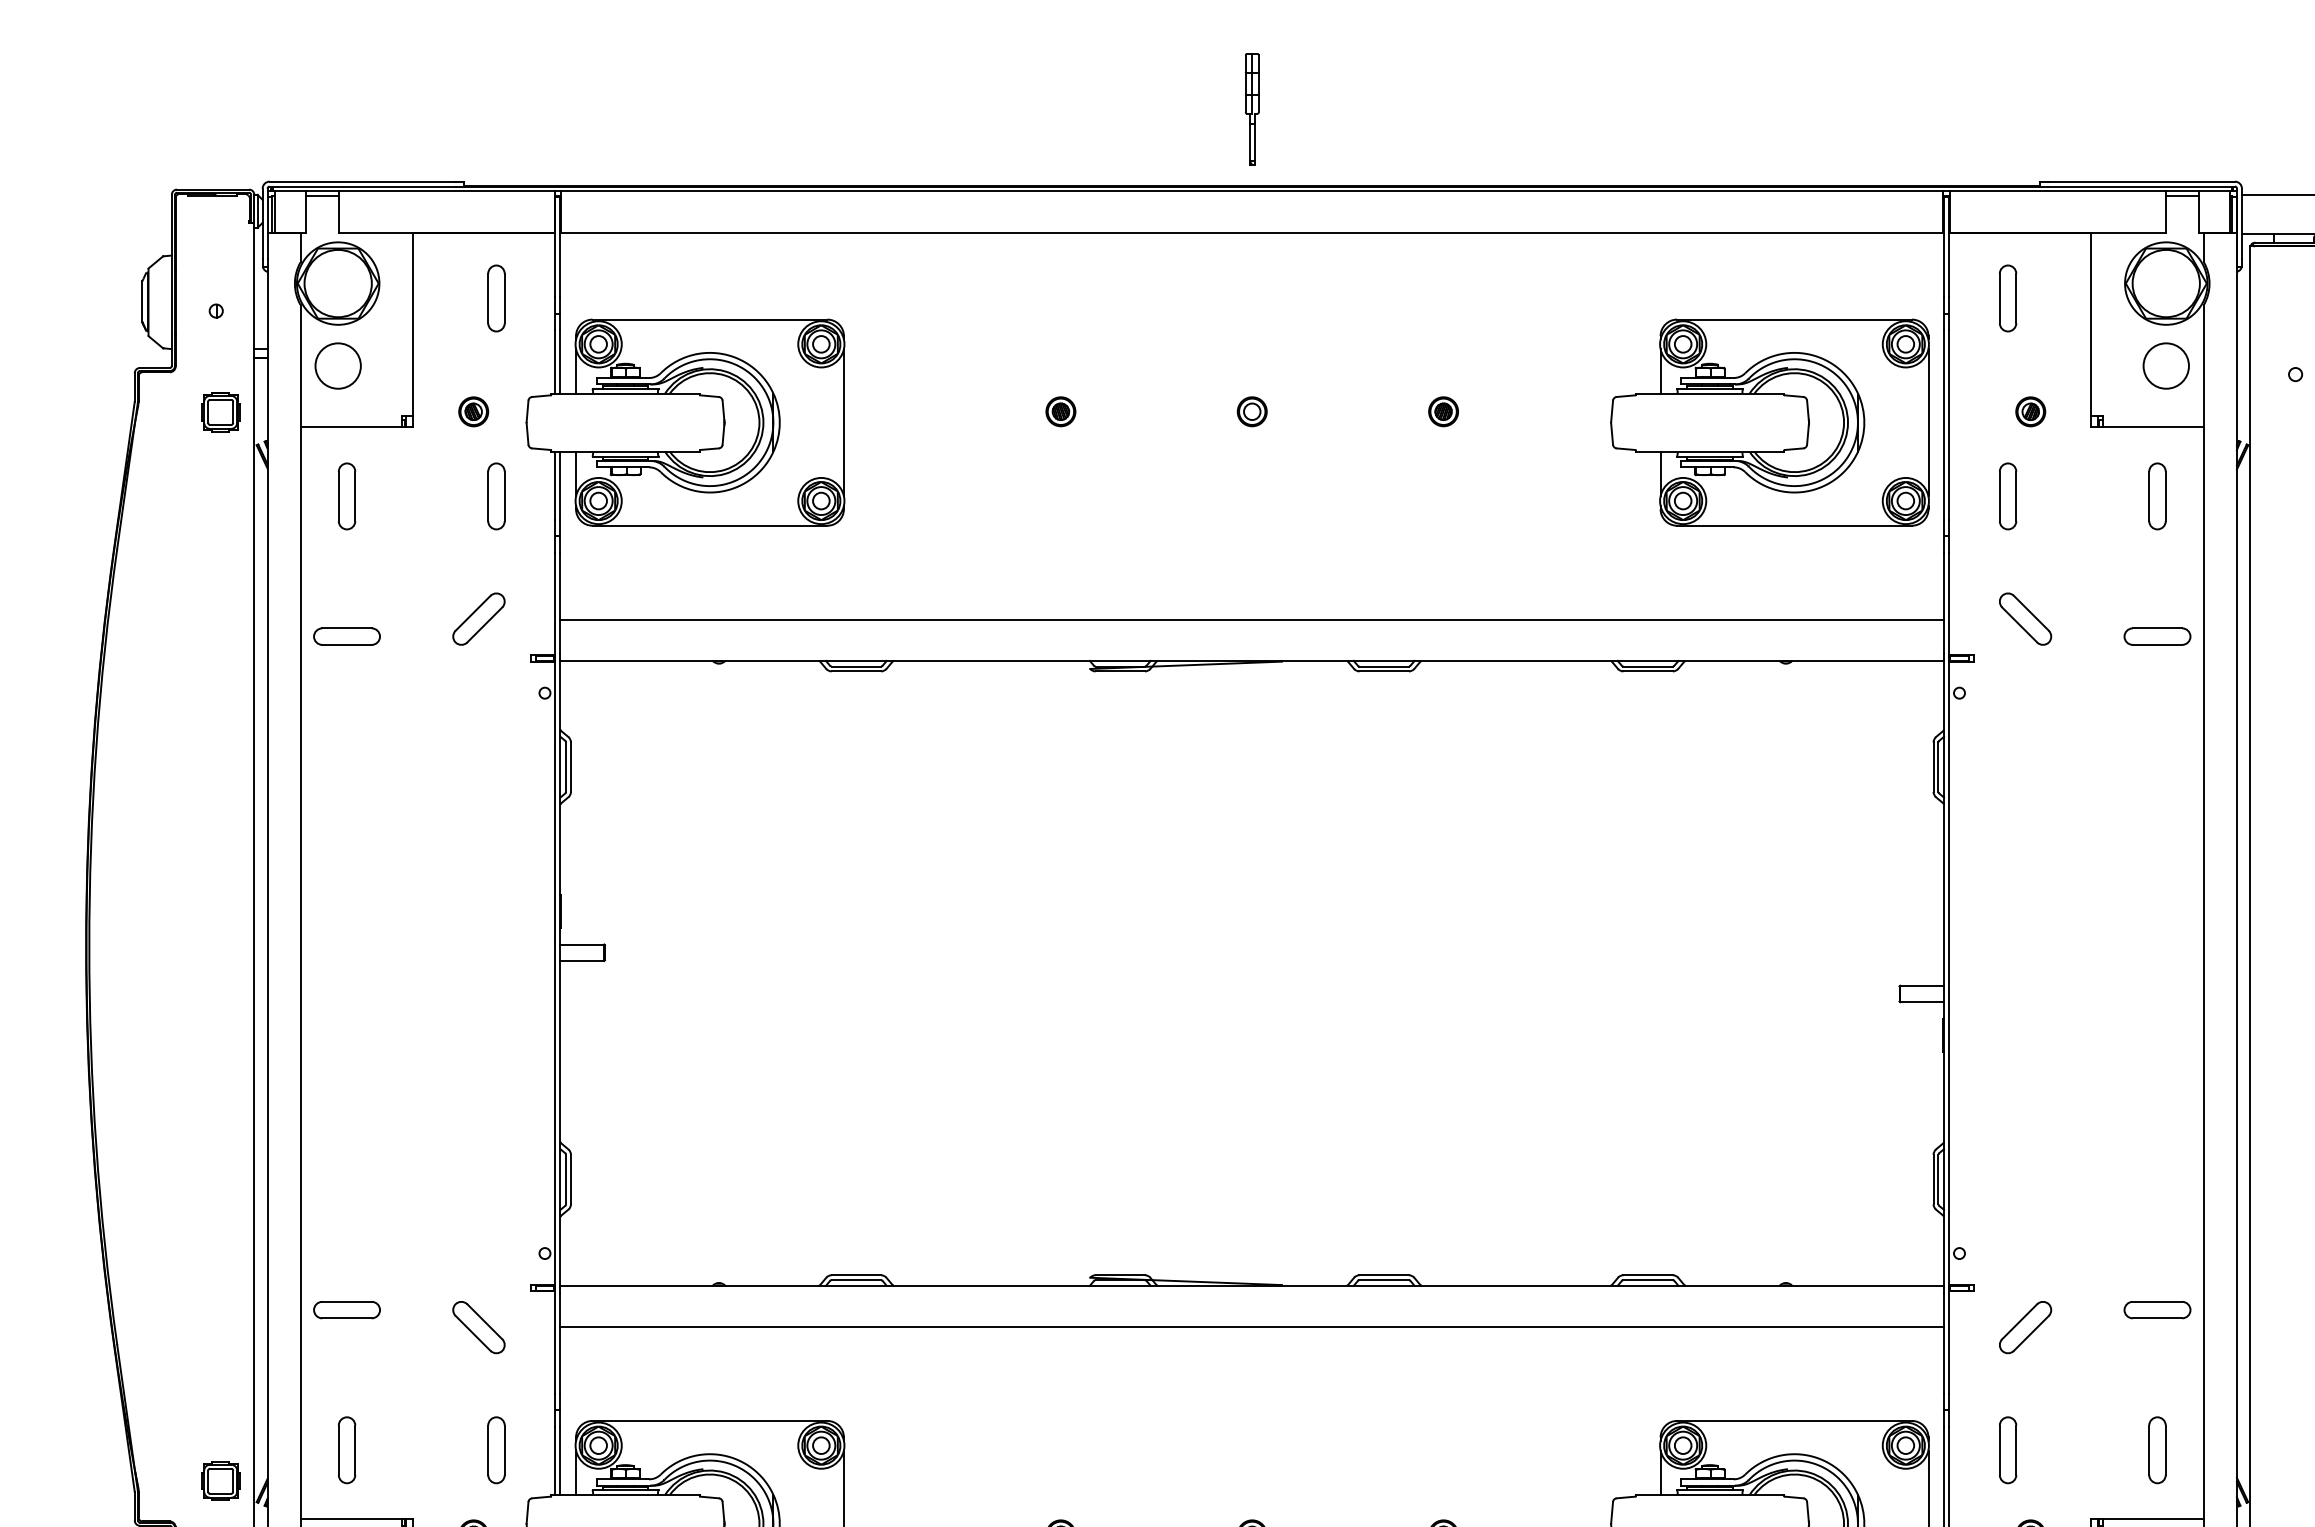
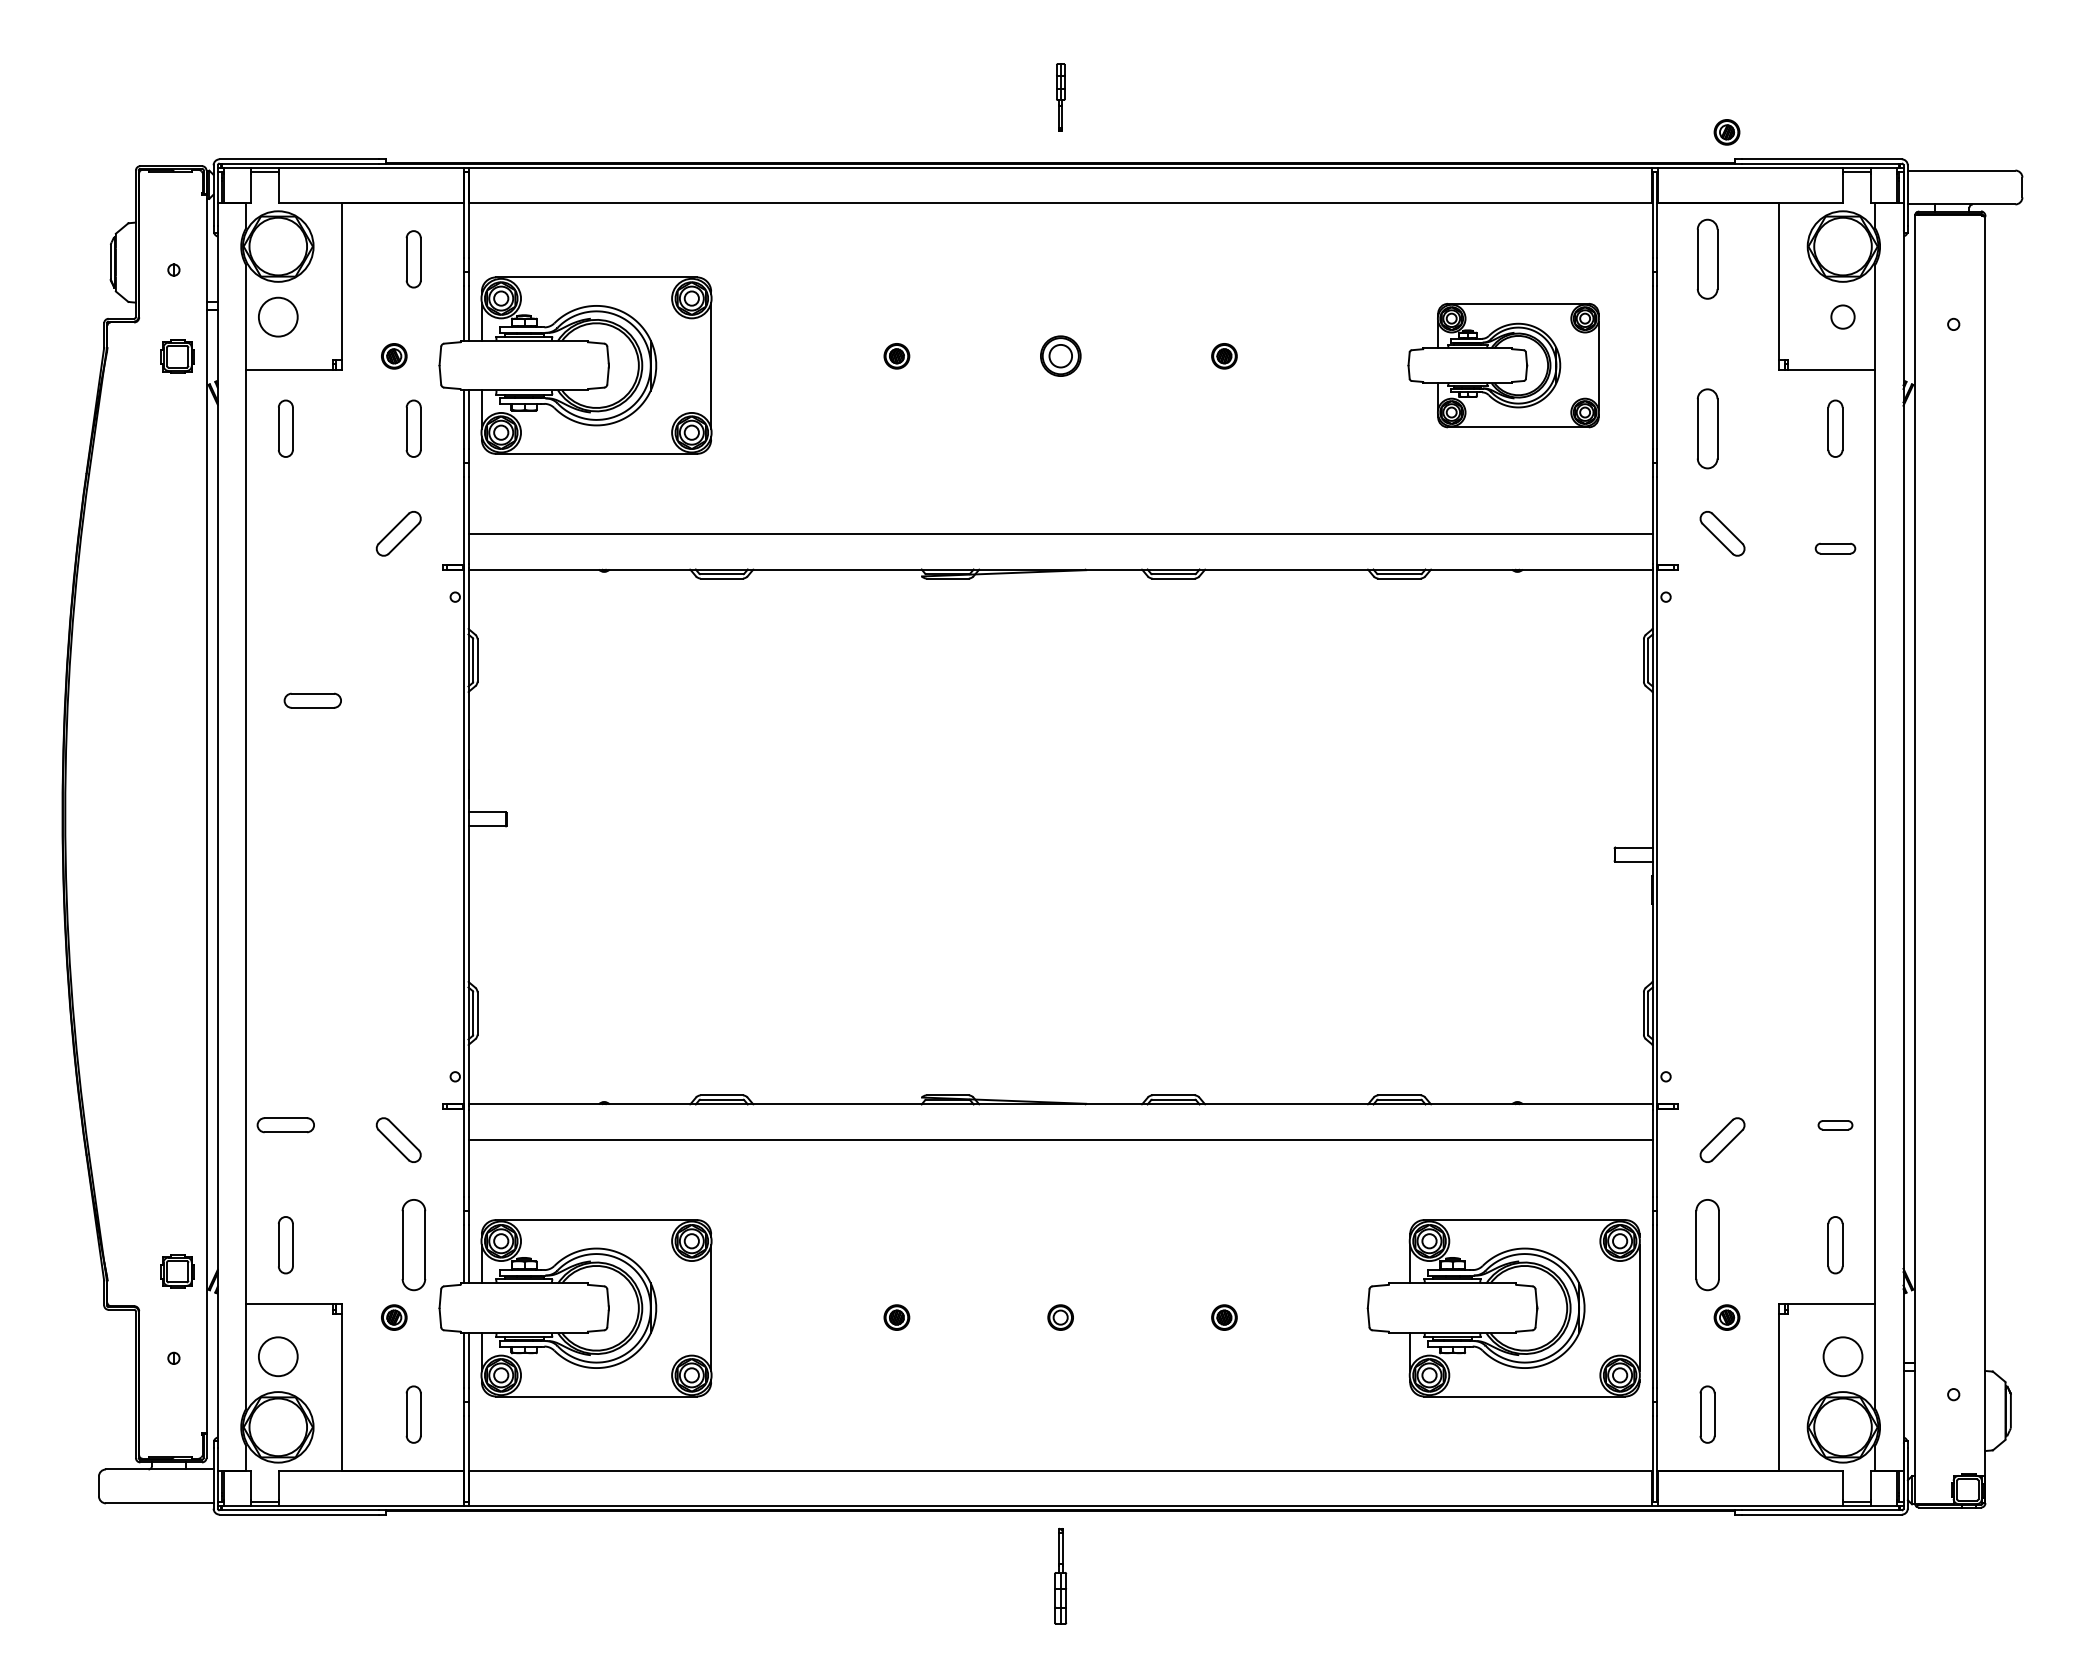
part: (1252, 109) -> (1060, 97), size x0.7
part: (2007, 298) -> (1707, 259), size x1.4
circle: (2165, 365) -> (1842, 316), size x0.6
part: (1252, 412) -> (1060, 356), size x1.6
part: (2030, 412) -> (1726, 132), moved
part: (1769, 422) -> (1503, 365), size x0.7
part: (2007, 496) -> (1707, 428), size x1.4
part: (346, 636) -> (312, 700), moved
part: (2157, 636) -> (1835, 548), size x0.7
part: (2157, 1310) -> (1835, 1125), size x0.6
part: (496, 1450) -> (413, 1245), size x1.6
part: (2007, 1450) -> (1707, 1245), size x1.6

